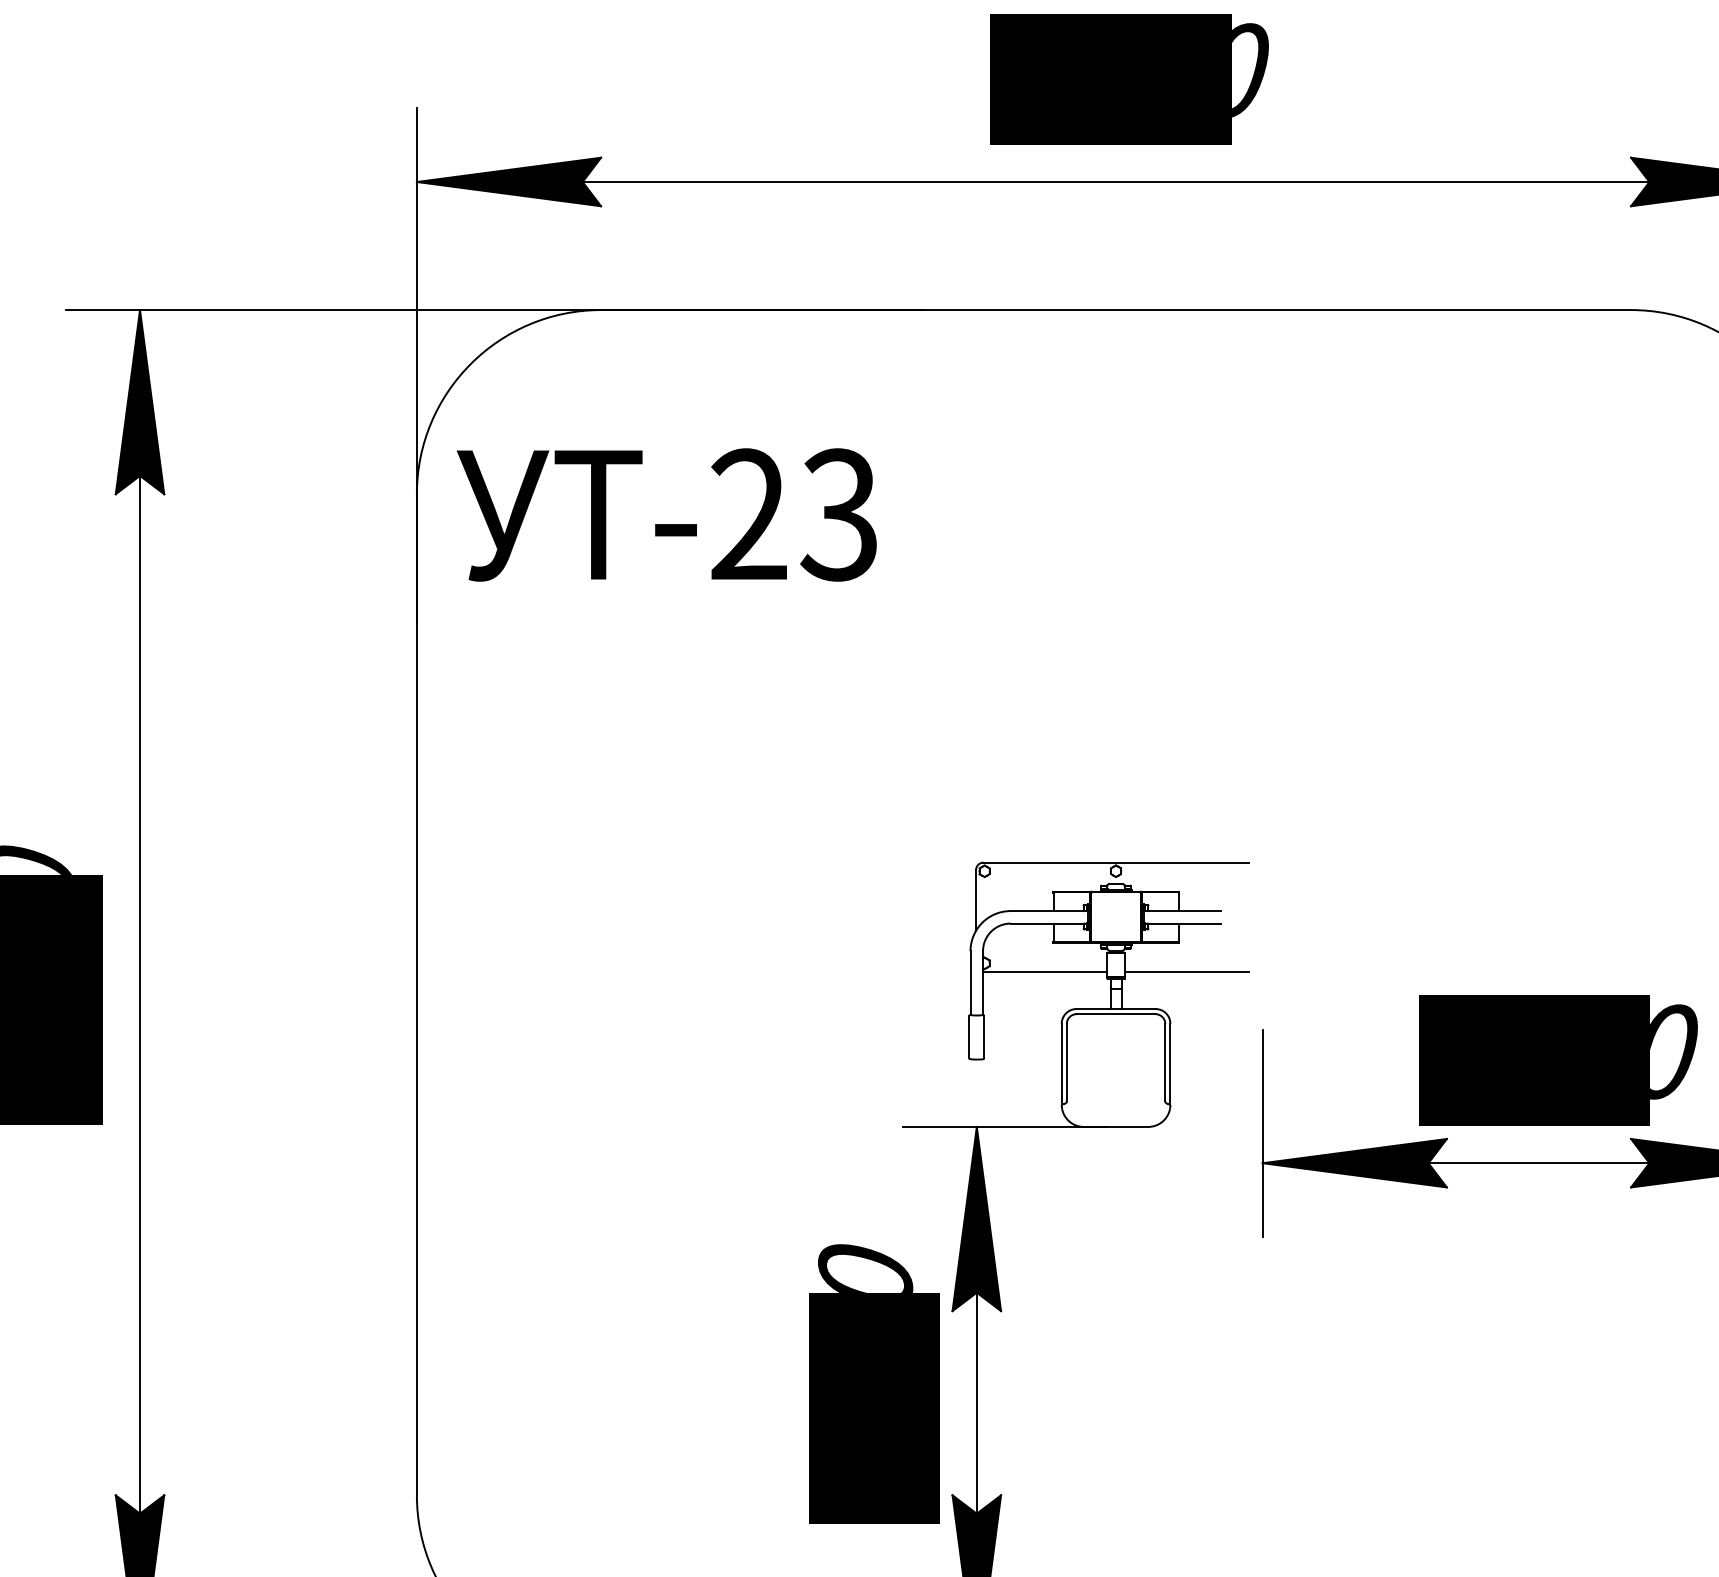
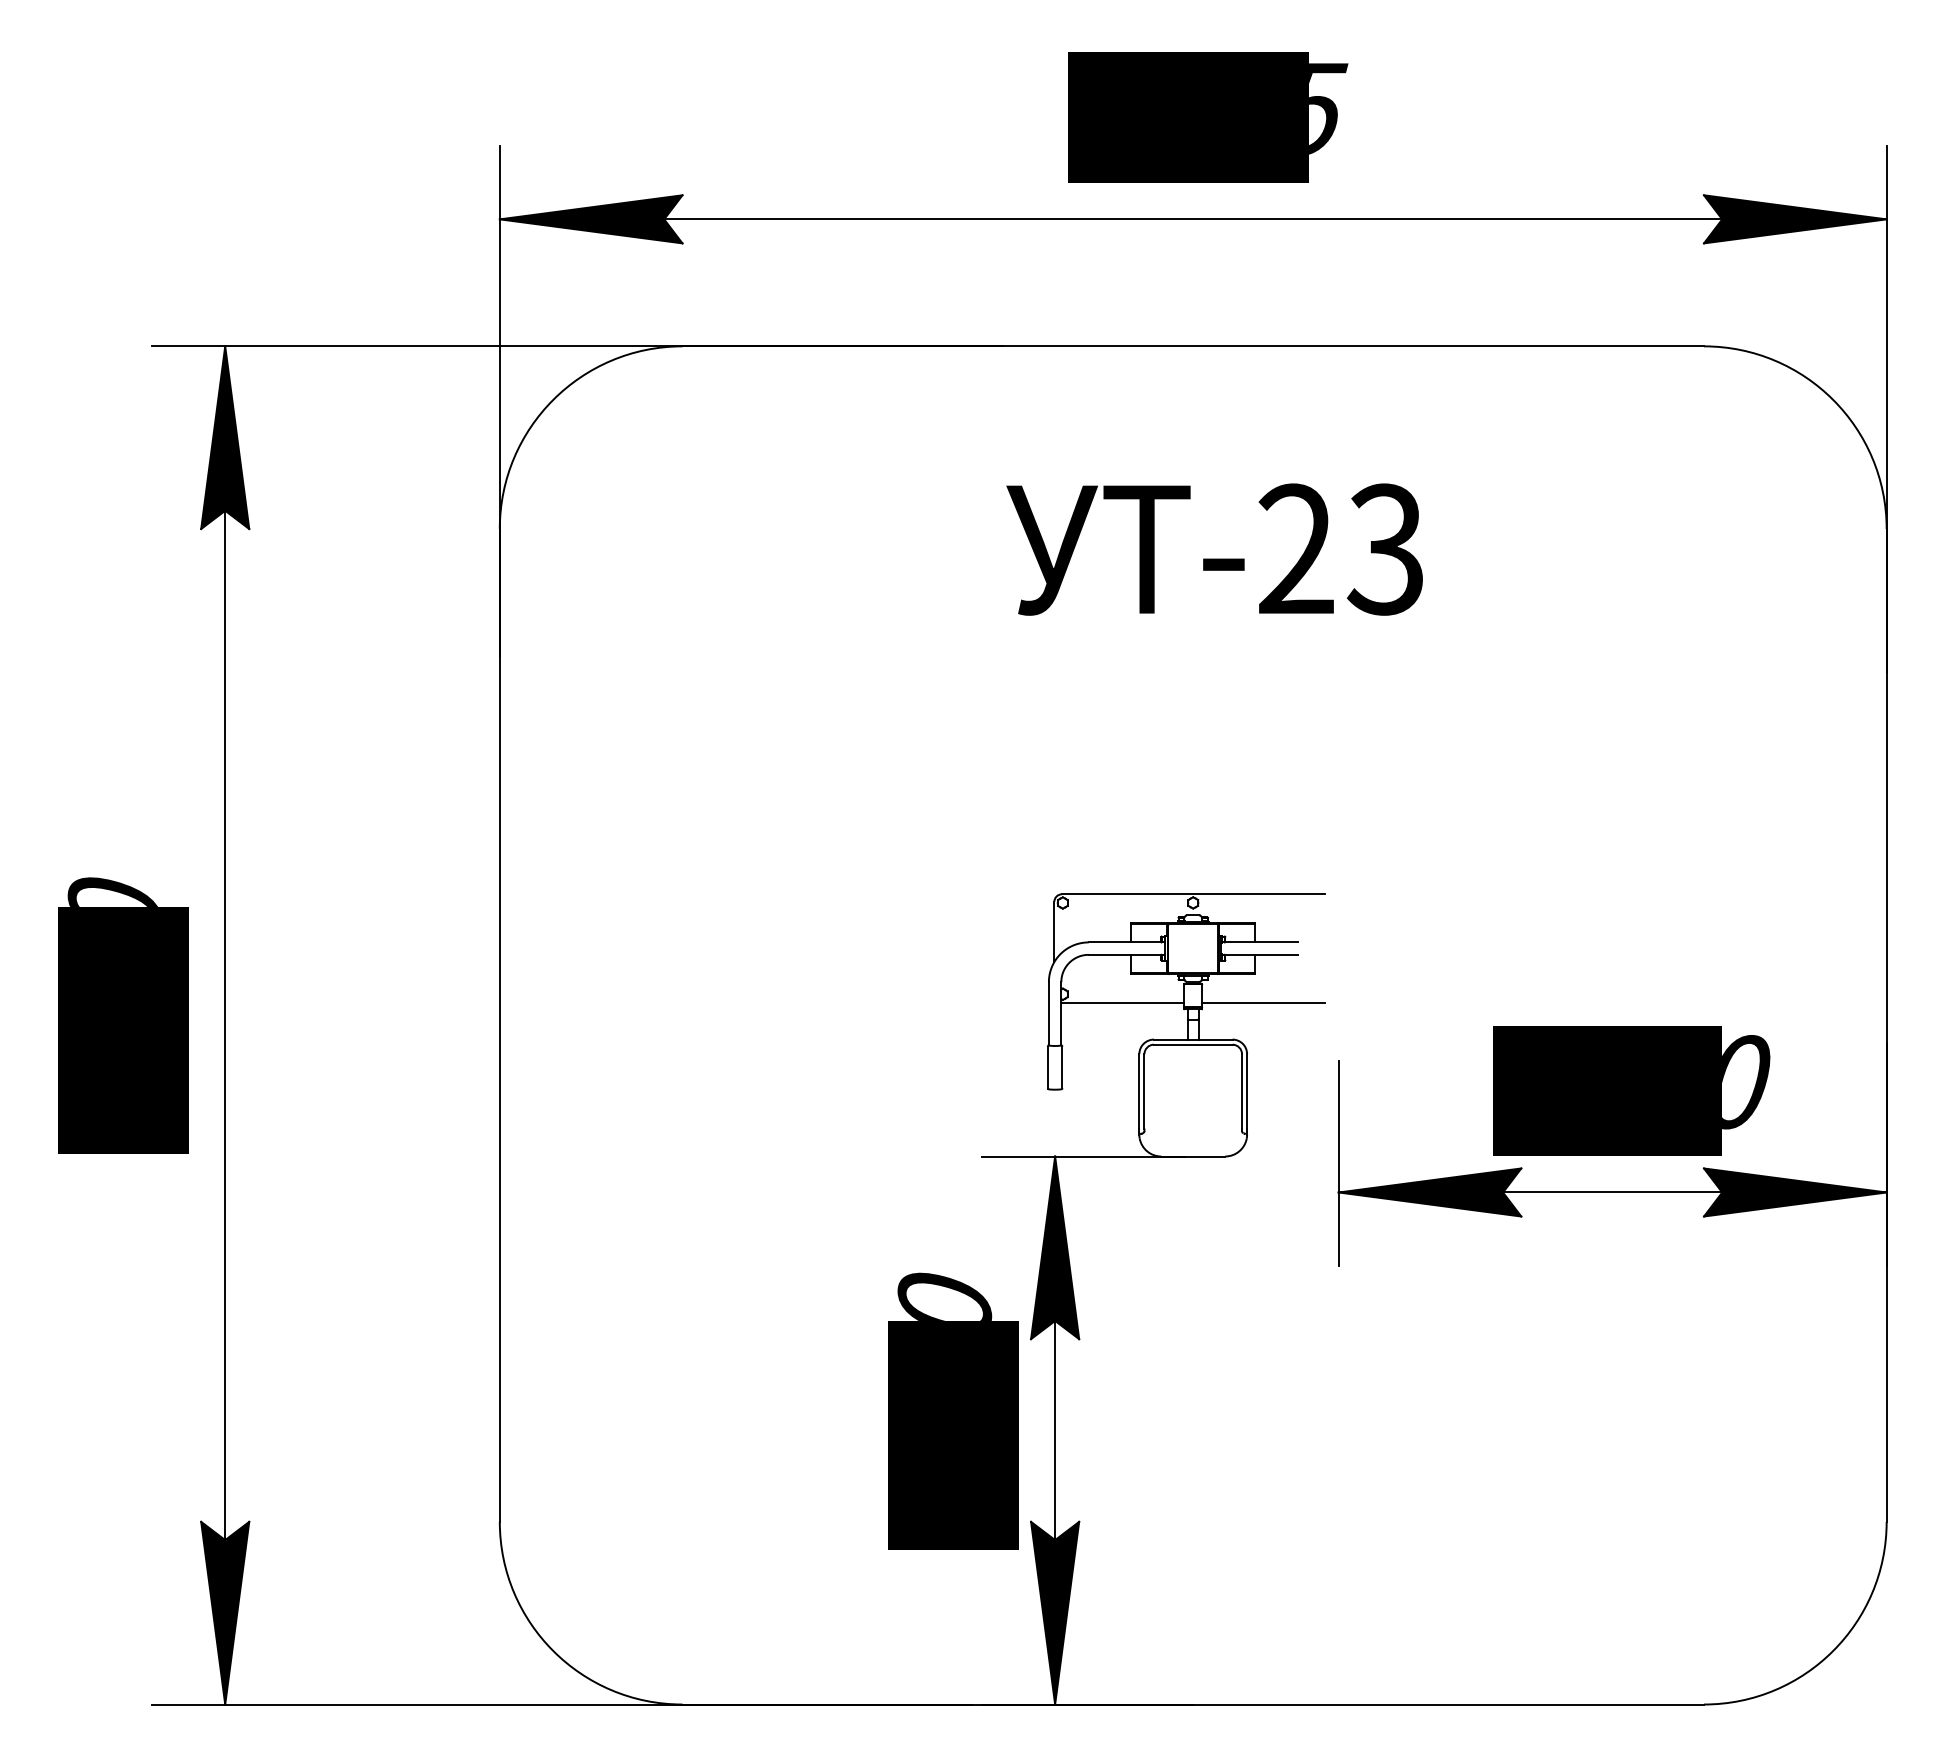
text: (1252, 69) -> (1328, 107), 3790 -> 3795
text: (666, 514) -> (1214, 549), moved

